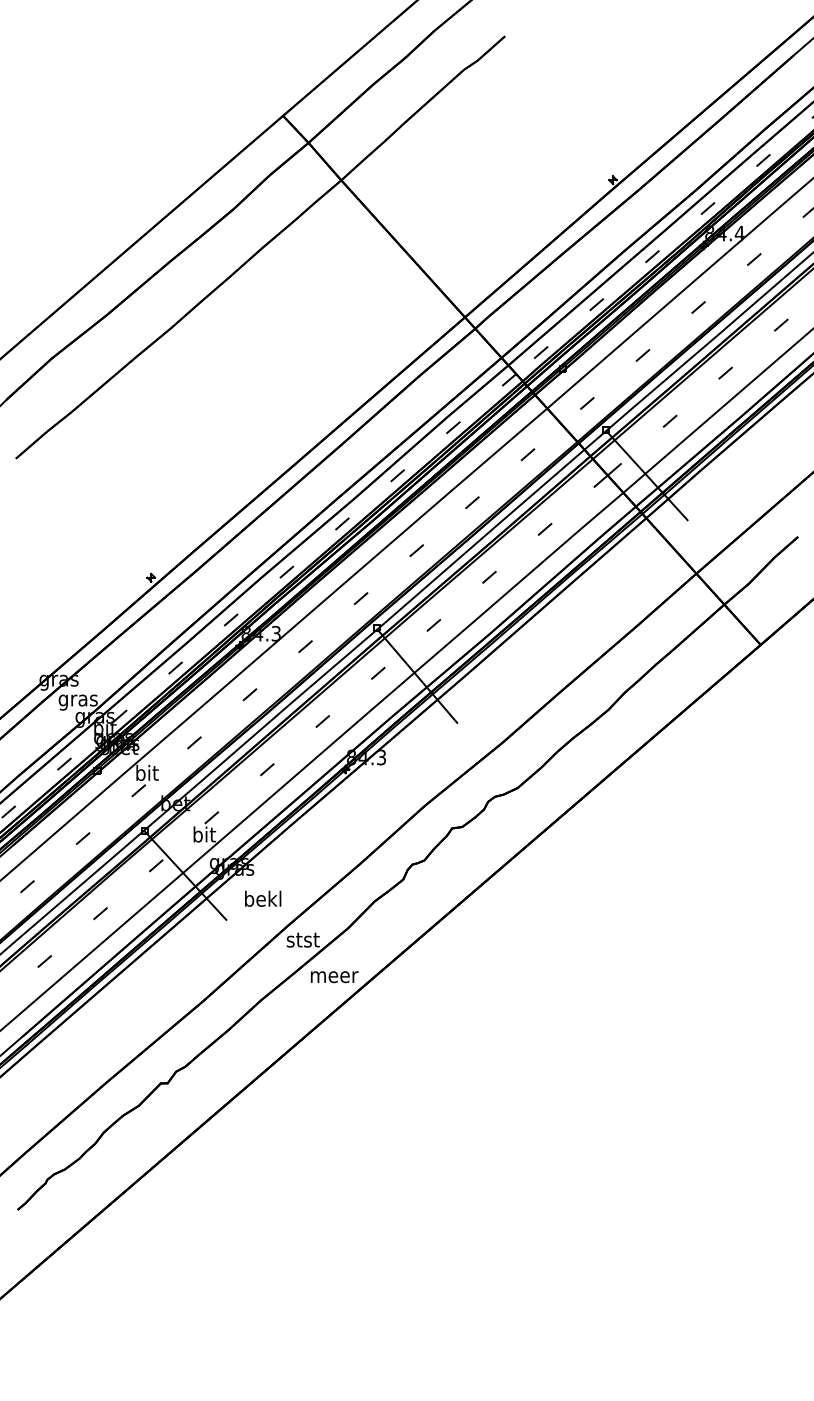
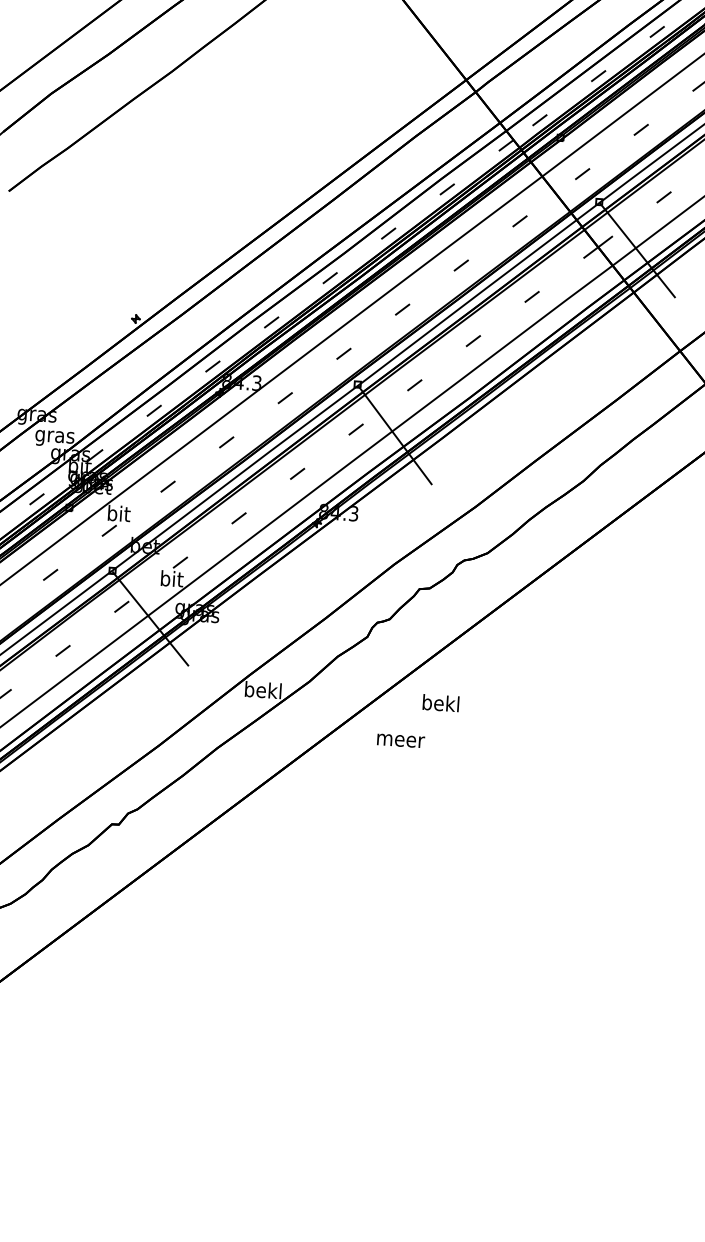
text: (263, 898) -> (441, 702), moved
text: (302, 939) -> (262, 690), stst -> bekl
text: (334, 977) -> (400, 741), moved

